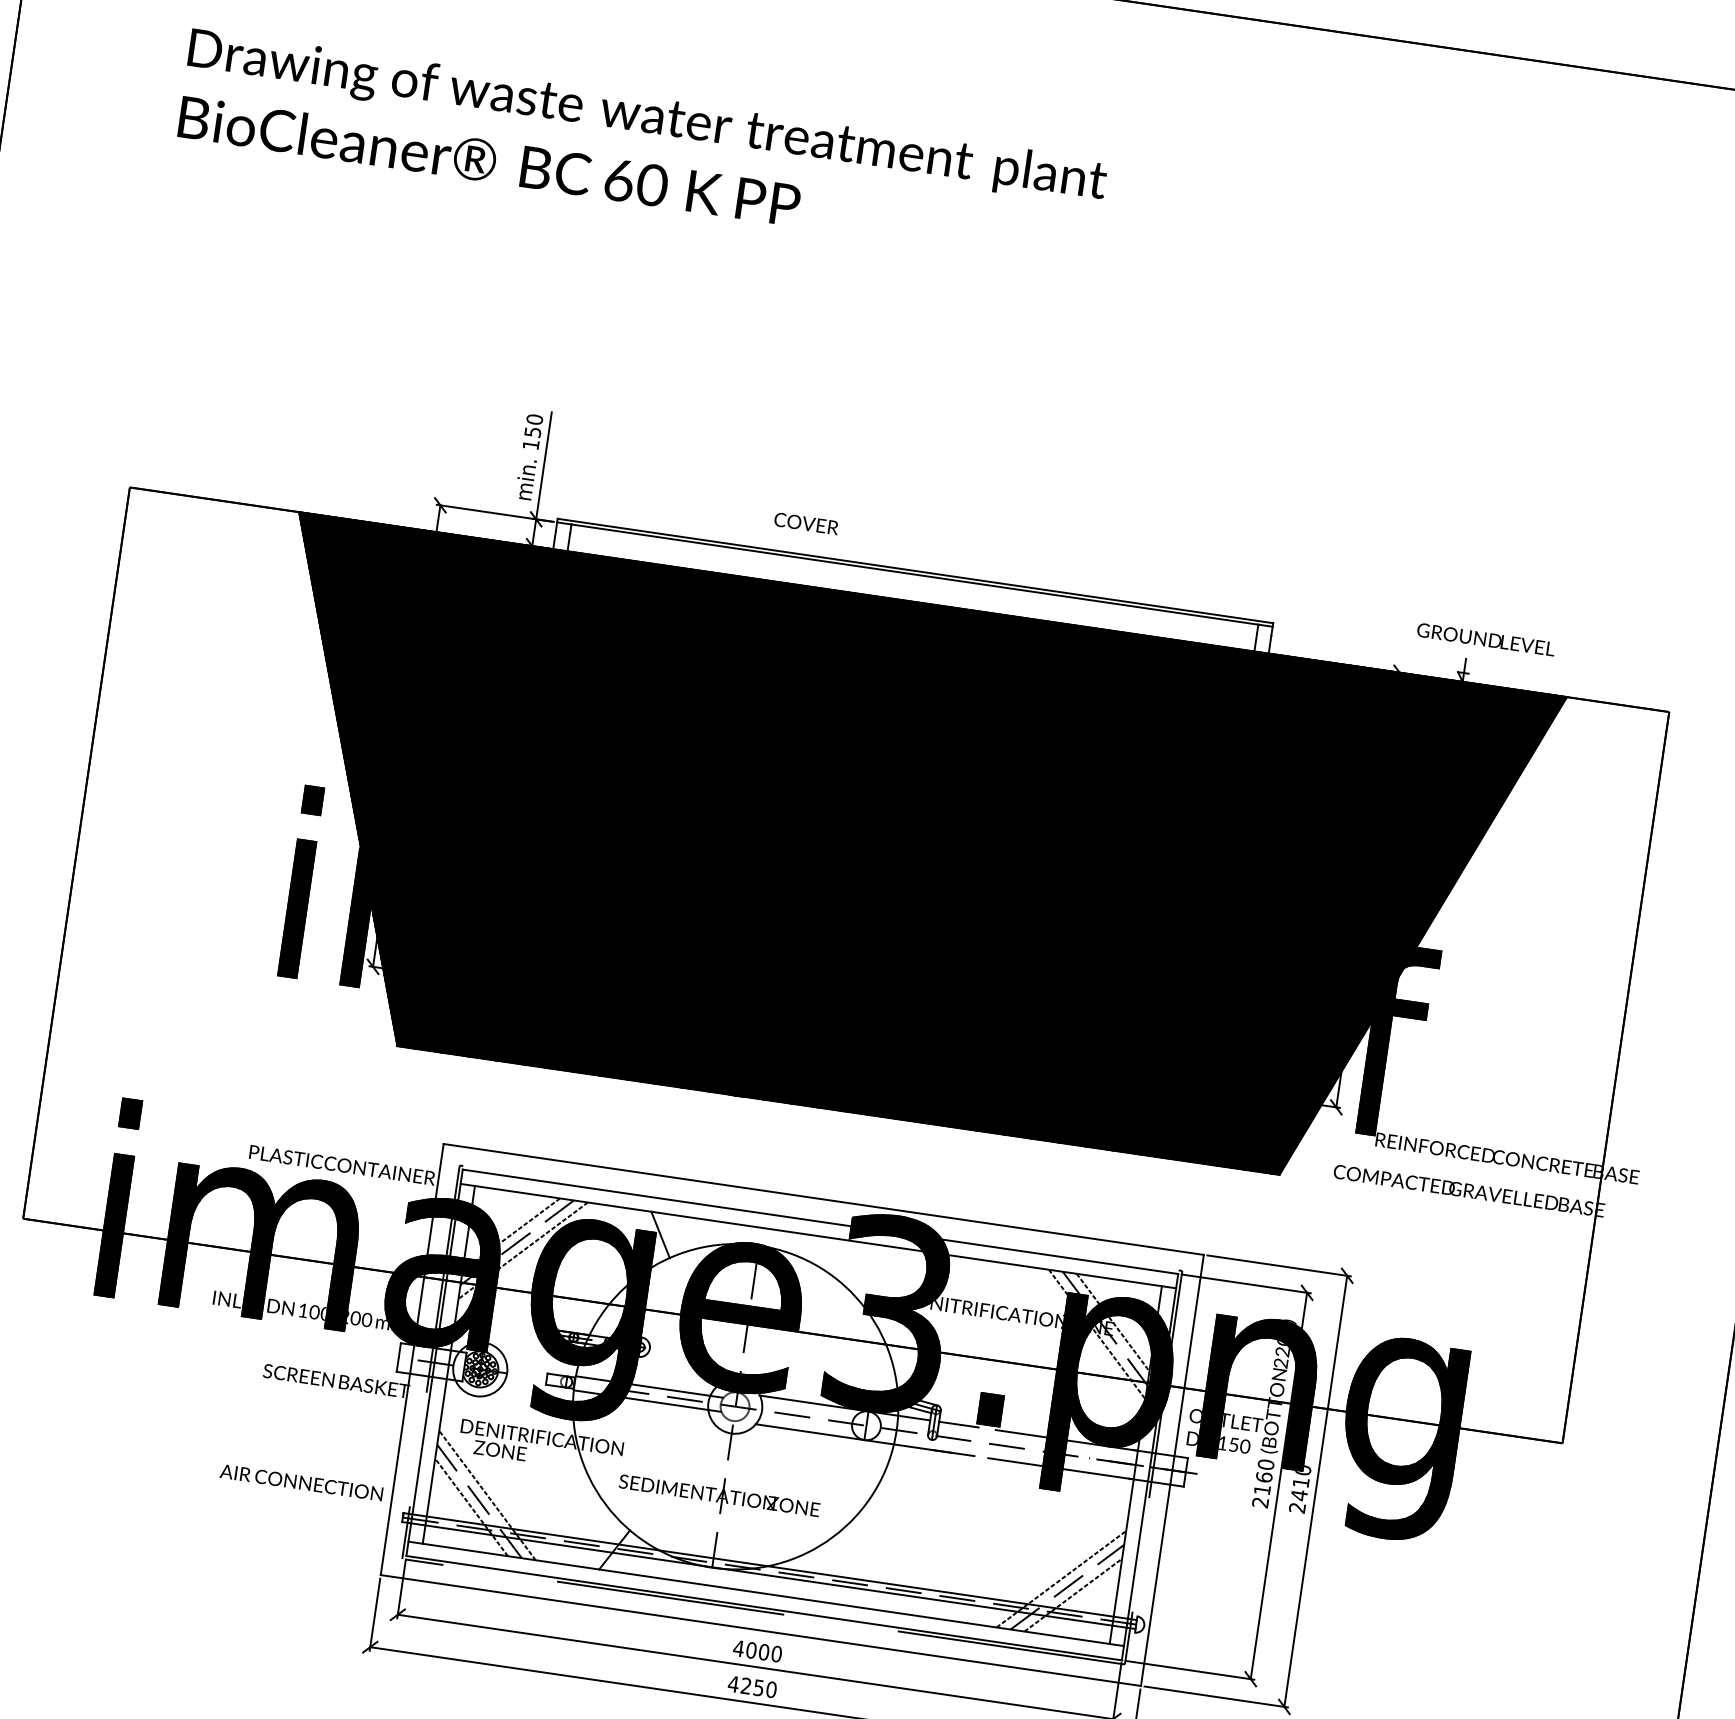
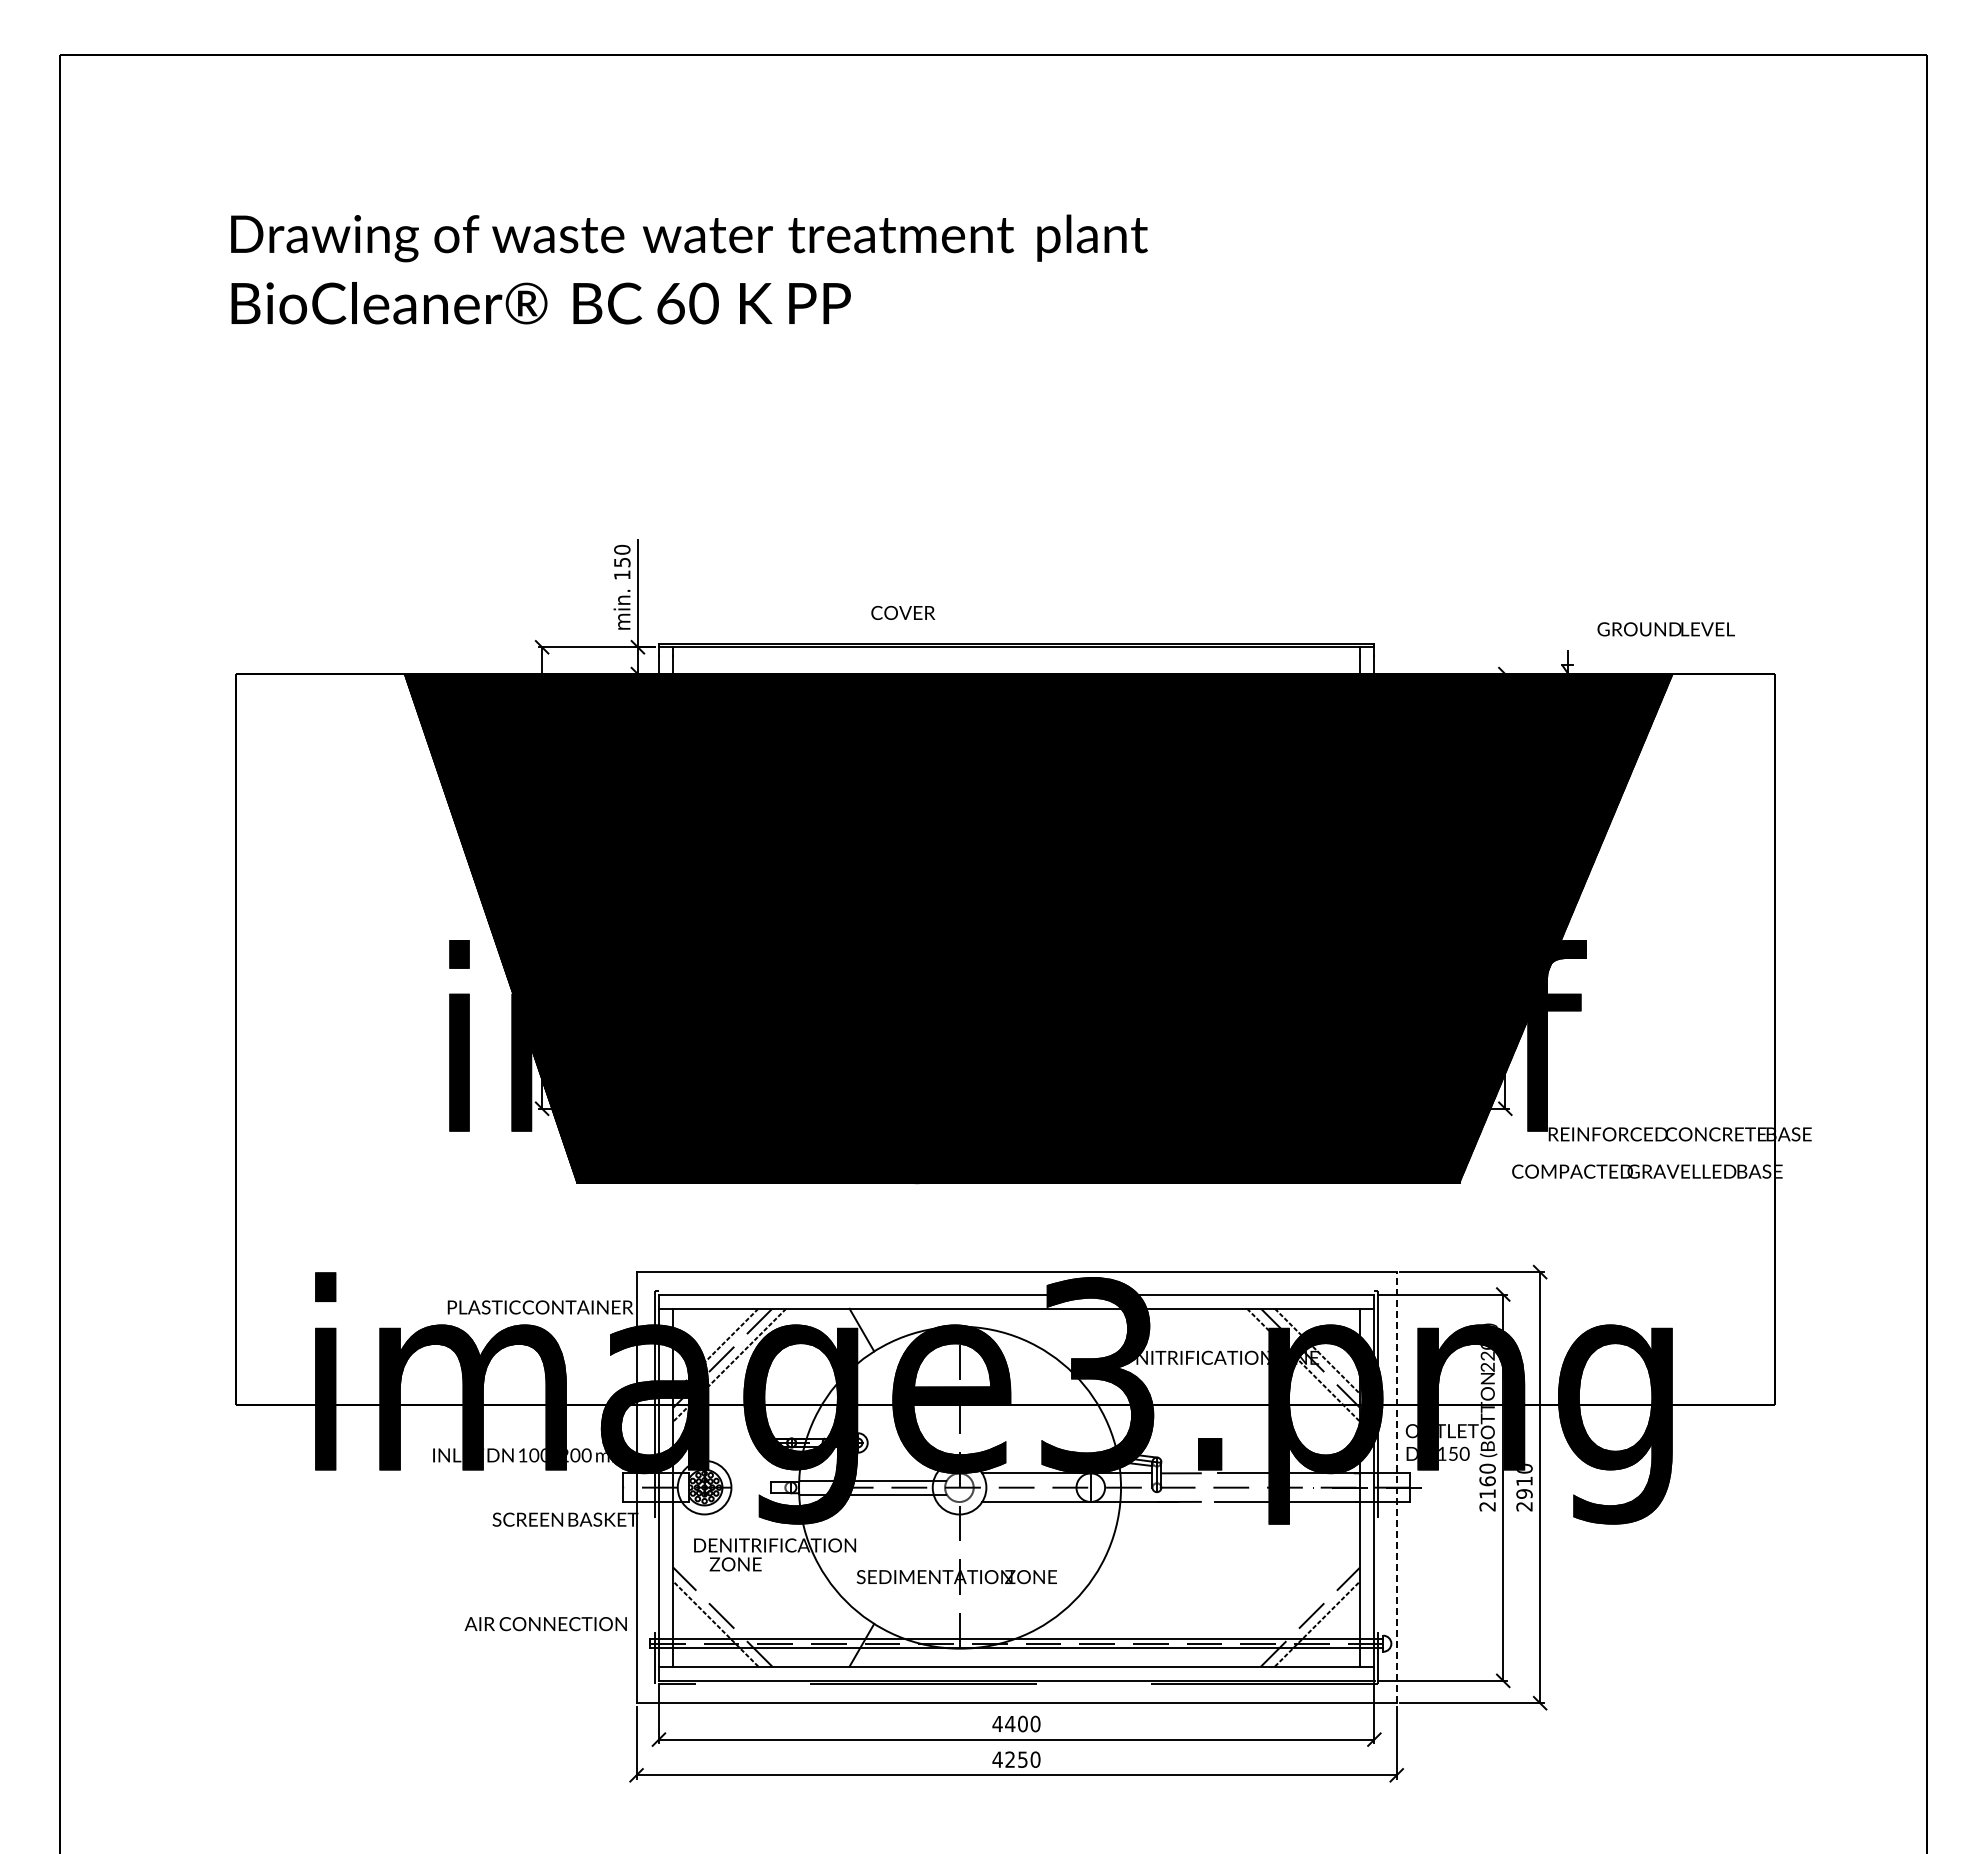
text: (1485, 639) -> (1665, 629), moved
line: (1172, 1470) -> (1396, 1487), solid -> dashed
line: (487, 1494) -> (729, 1609), removed
text: (1299, 1494) -> (1524, 1493), 2410 -> 2910
line: (1061, 1578) -> (1303, 1609), removed
text: (751, 1649) -> (1010, 1723), 4000 -> 4400

